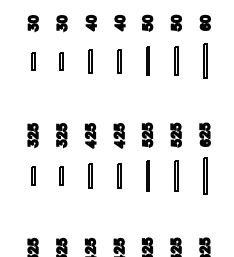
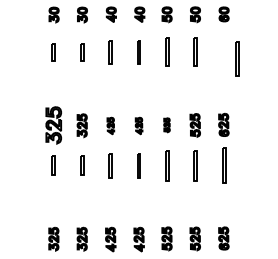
line: (204, 60) -> (236, 58), moved
part: (147, 134) -> (166, 124), size x0.6
part: (32, 135) -> (53, 125), size x1.6
part: (90, 135) -> (110, 125), size x0.7
part: (118, 135) -> (138, 125), size x0.7

